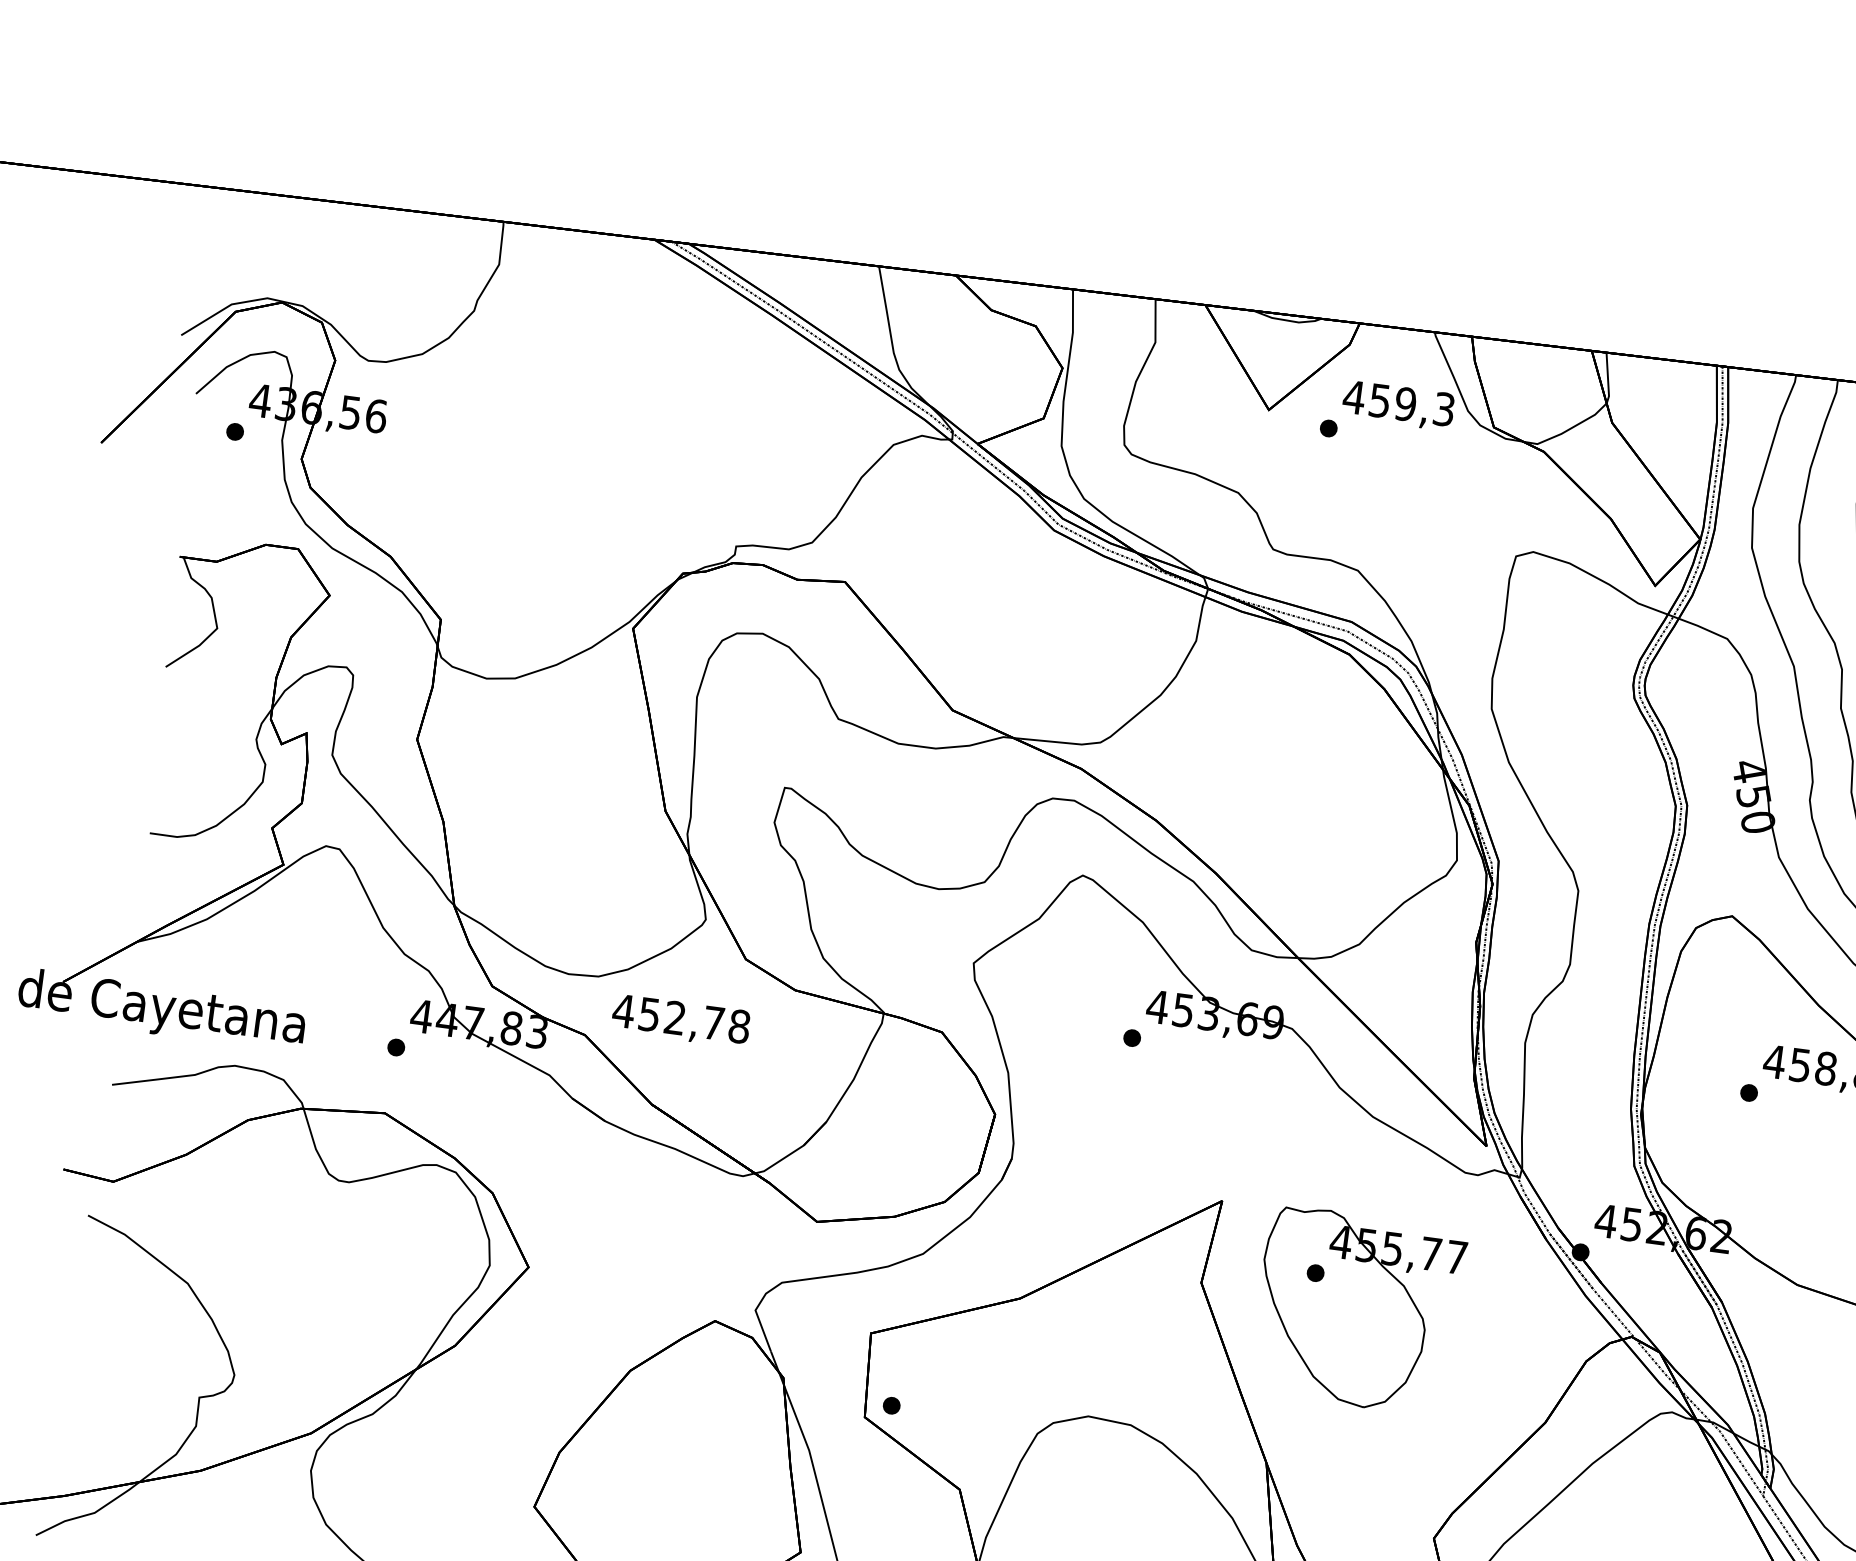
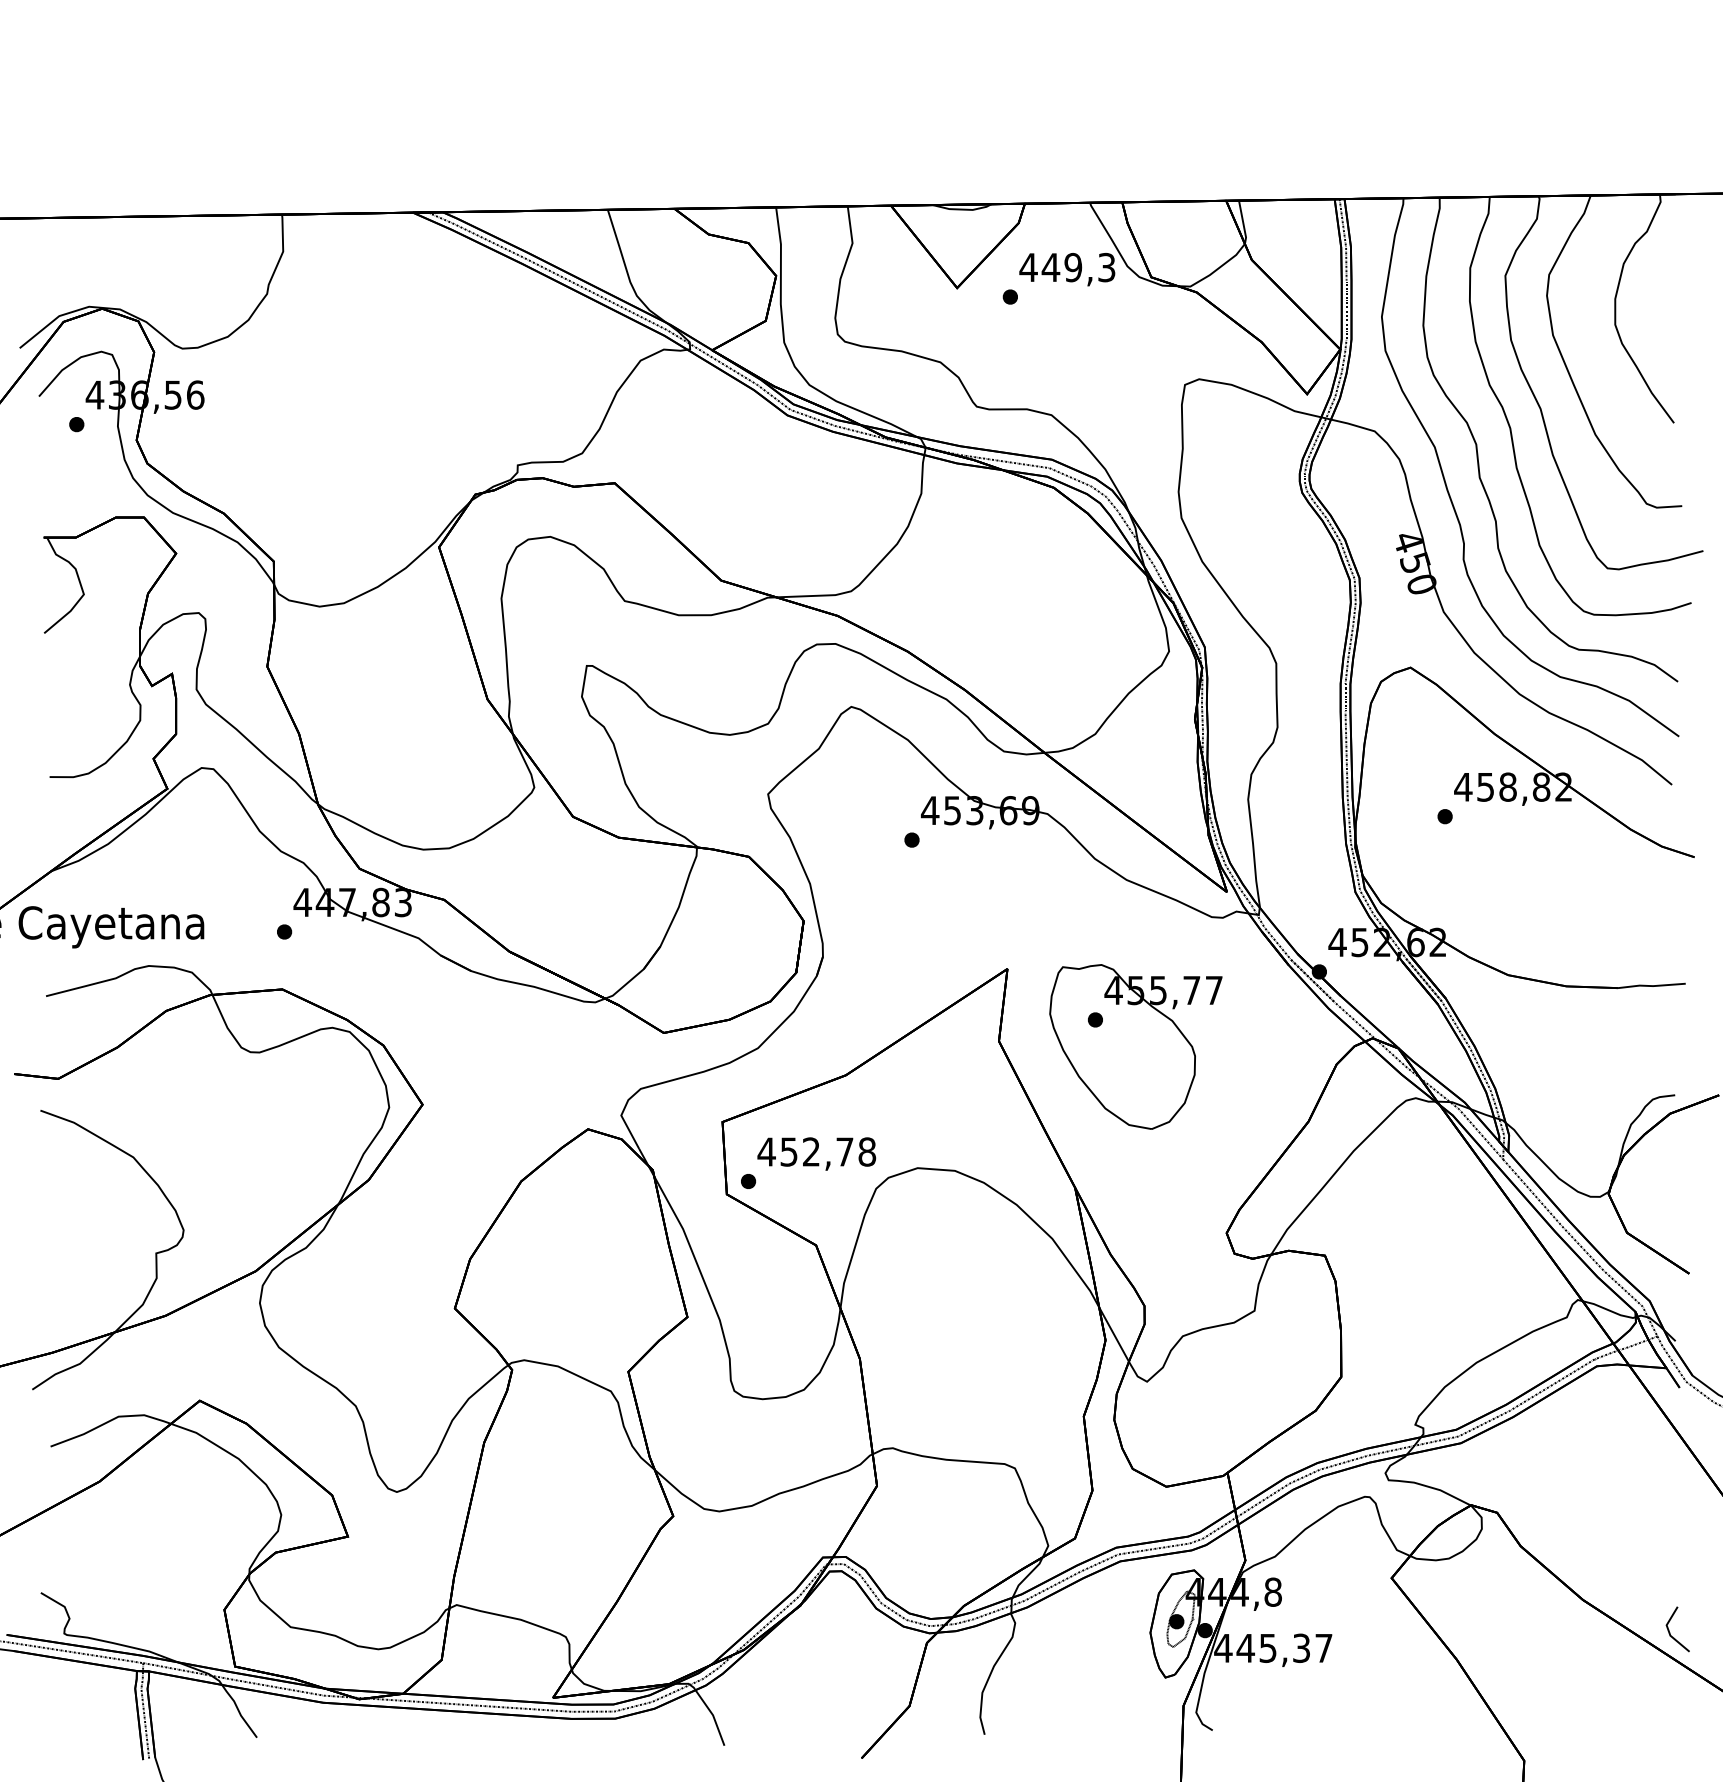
text: (1379, 400) -> (1050, 267), 459,3 -> 449,3
text: (680, 1020) -> (816, 1153), moved

